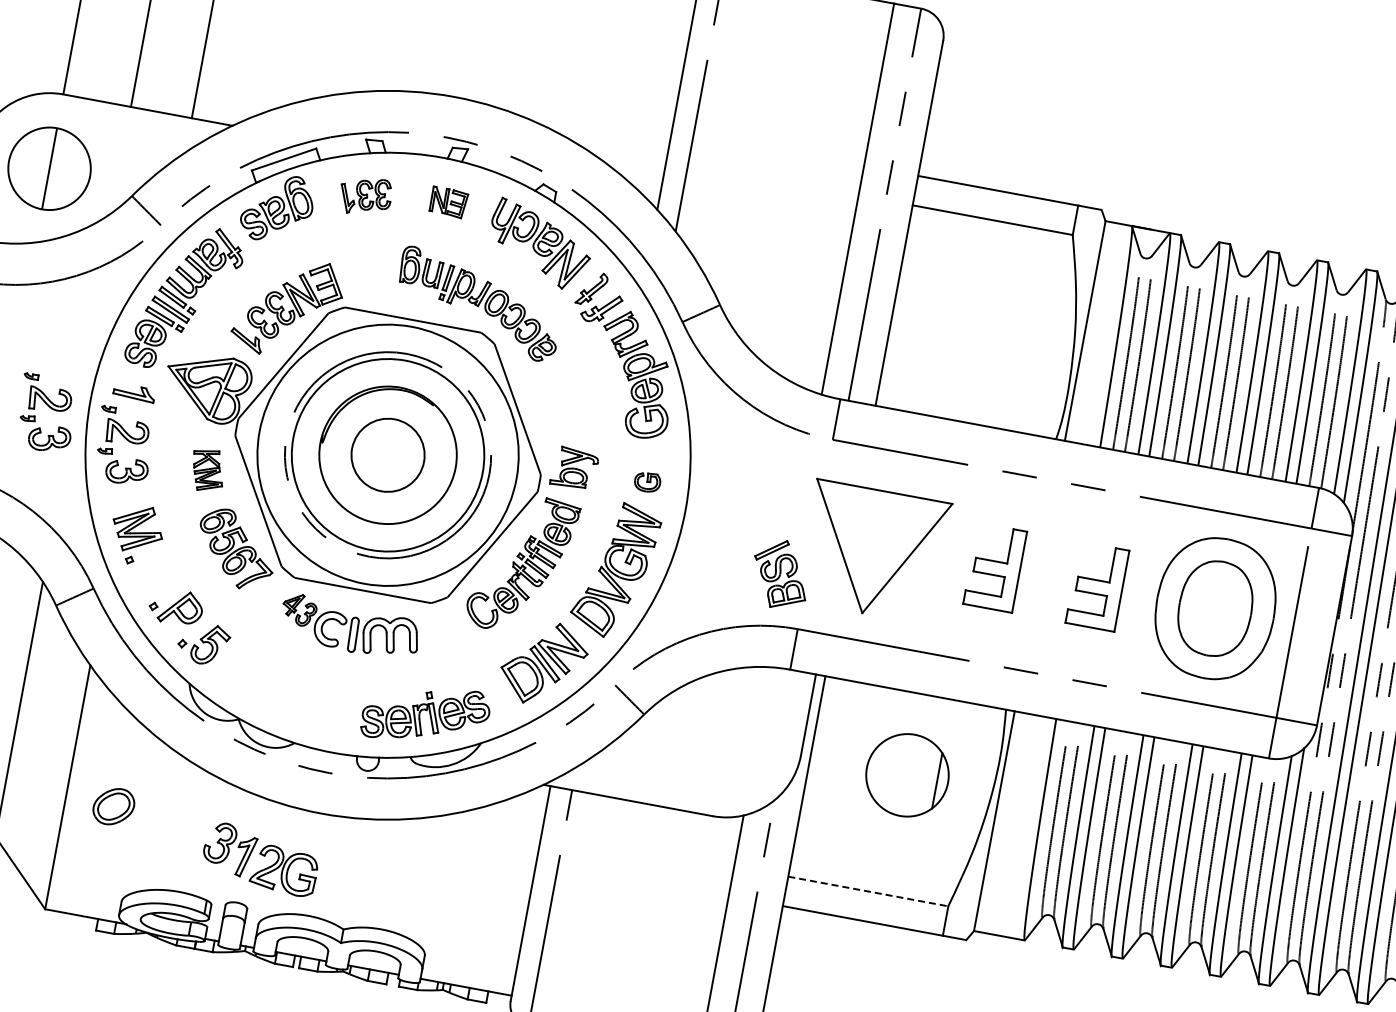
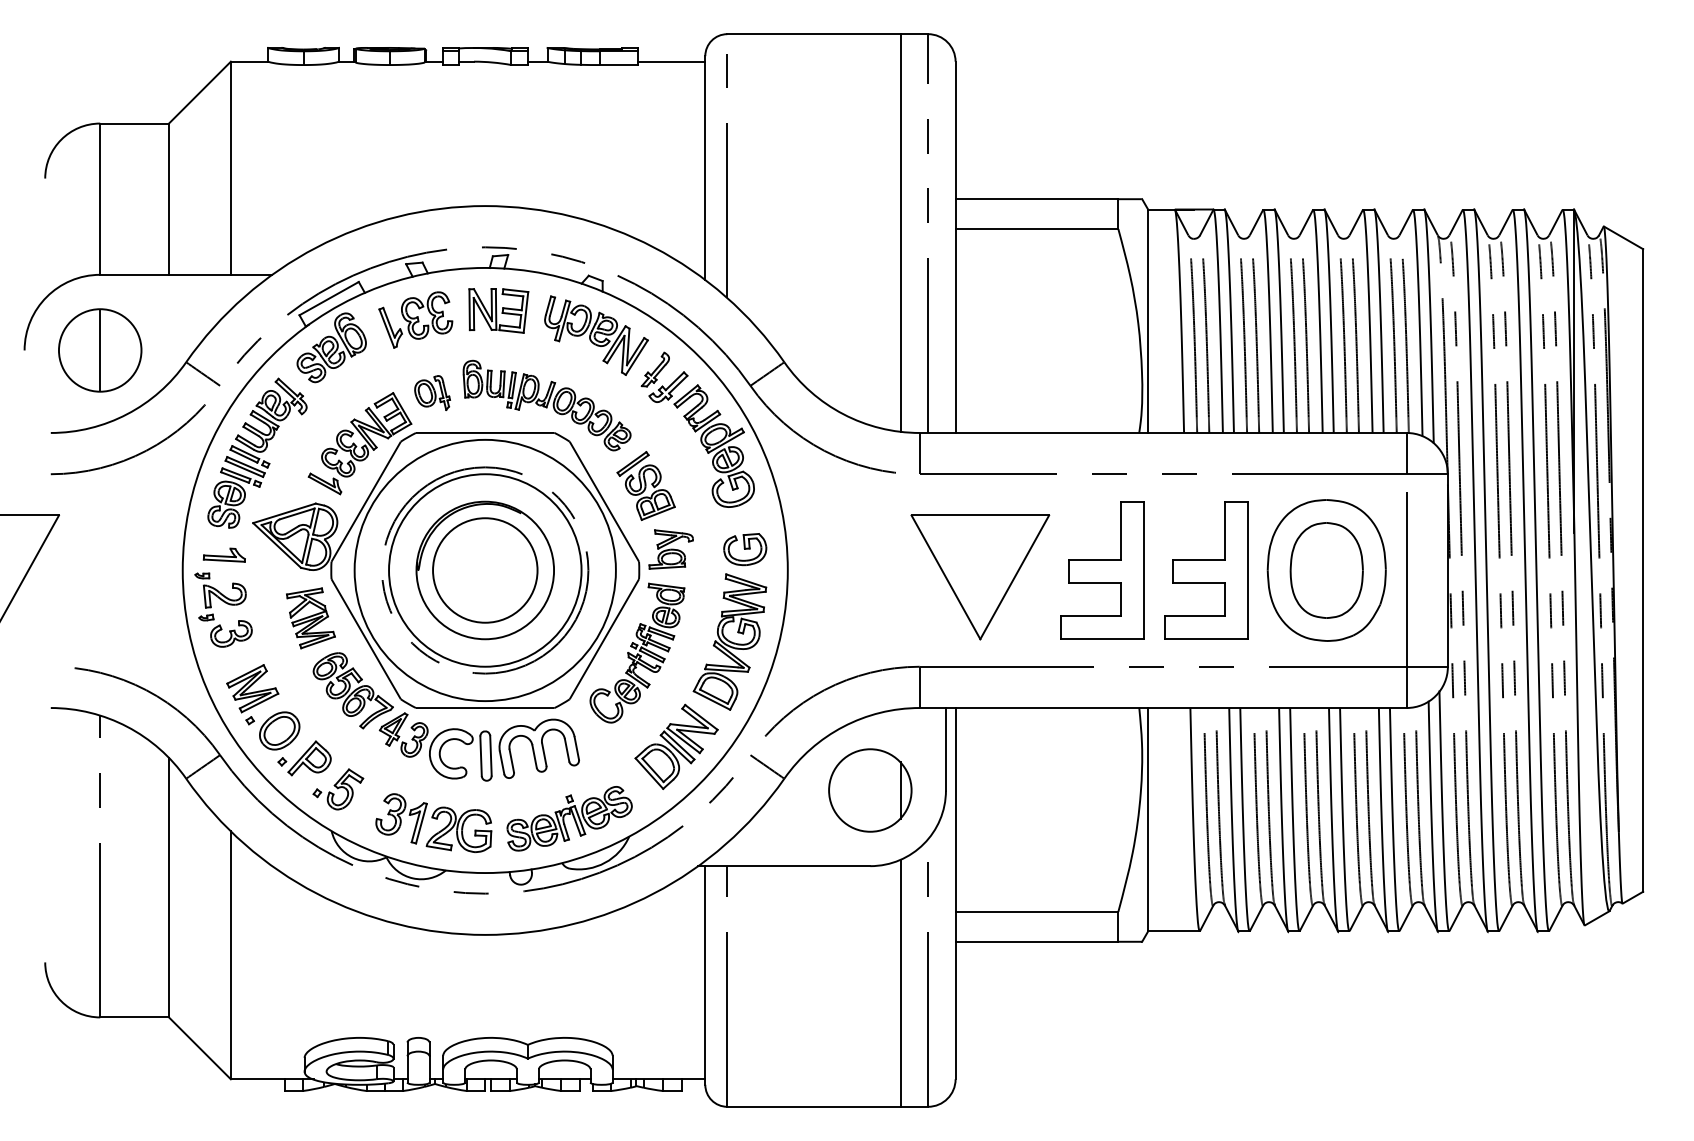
part: (365, 195) -> (415, 319), size x1.43
part: (448, 202) -> (498, 310), size x1.67
part: (368, 270) -> (432, 392), added
part: (49, 407) -> (143, 585), removed
circle: (388, 455) -> (485, 570), size x1.43
part: (207, 470) -> (310, 618), size x1.43
part: (647, 482) -> (745, 549), size x1.67
part: (994, 567) -> (1102, 570), size x1.67
part: (780, 573) -> (645, 485), moved
part: (1097, 586) -> (1206, 570), size x1.67
part: (349, 627) -> (478, 746), size x1.43
part: (907, 775) -> (870, 790), moved
part: (113, 806) -> (279, 730), moved
part: (260, 859) -> (433, 823), moved
line: (868, 891) -> (1037, 911), dashed -> solid

